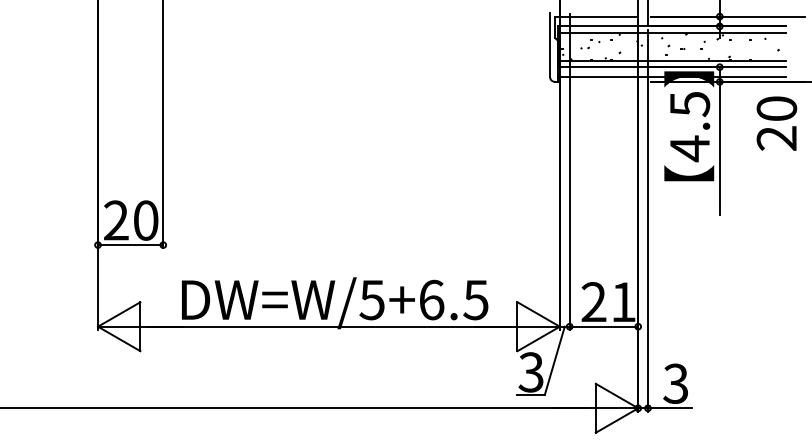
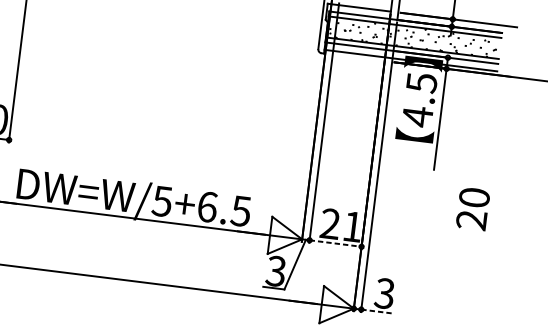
text: (776, 123) -> (472, 208), moved
line: (604, 326) -> (336, 243), solid -> dashed
line: (669, 408) -> (377, 311), solid -> dashed

